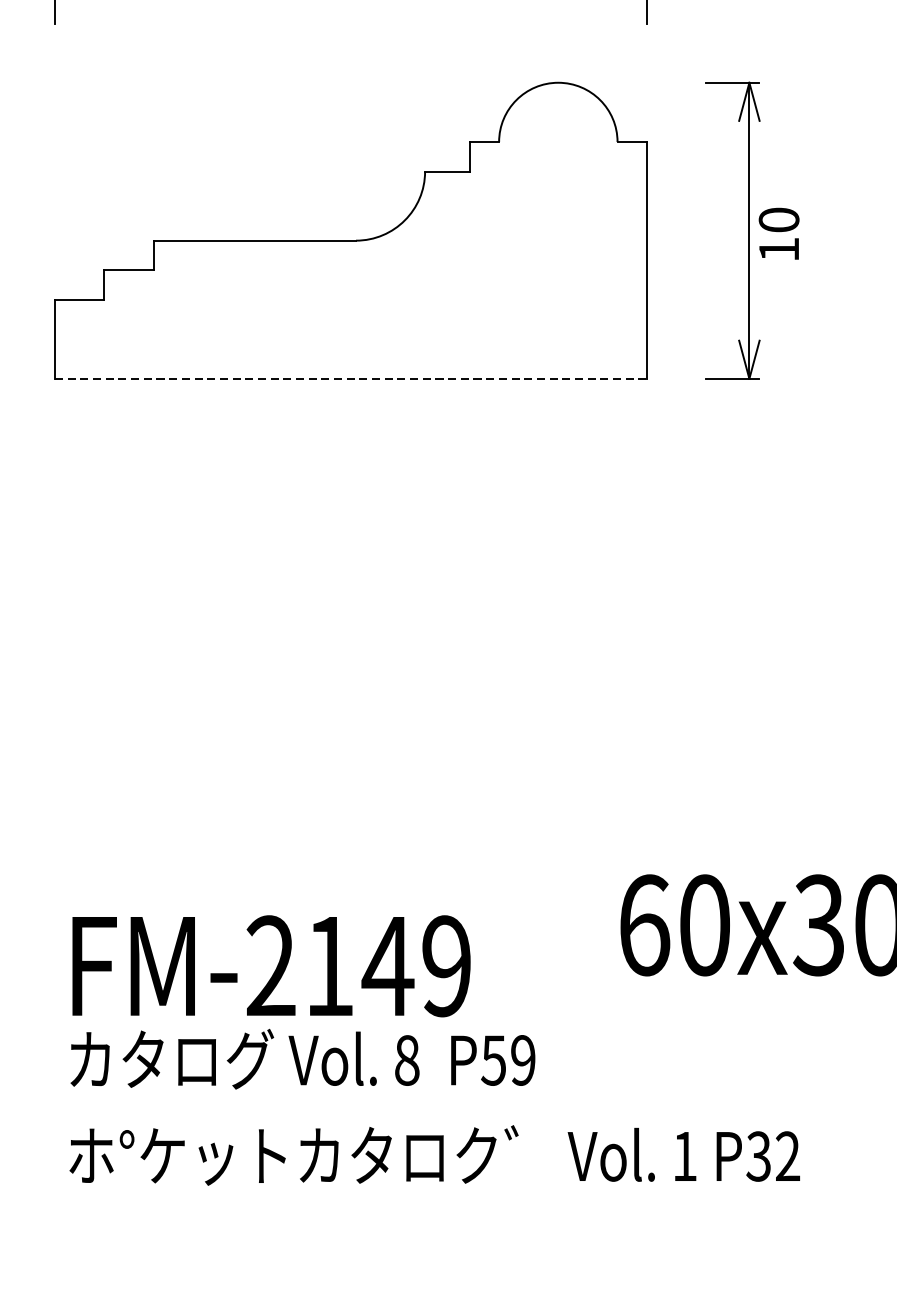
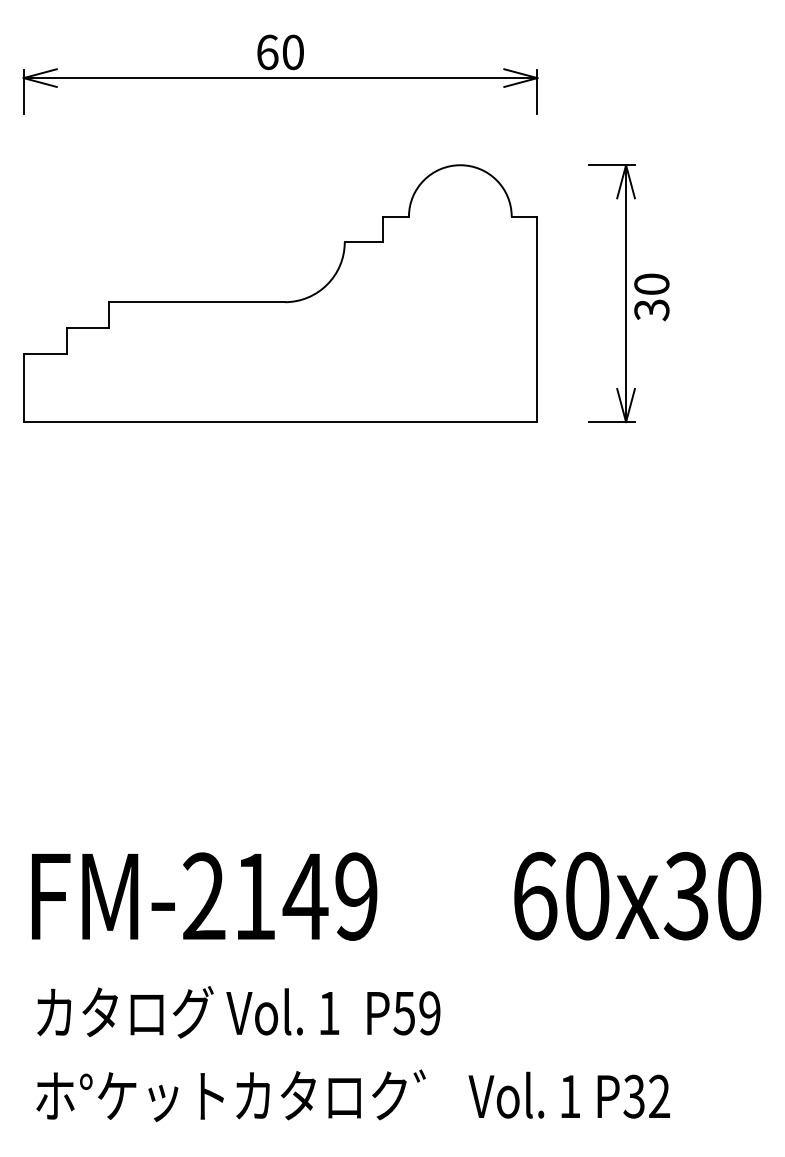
text: (778, 250) -> (651, 310), 10 -> 30
line: (351, 379) -> (280, 422), dashed -> solid
text: (271, 966) -> (204, 896), moved
text: (406, 1060) -> (328, 1013), 8 -> 1

